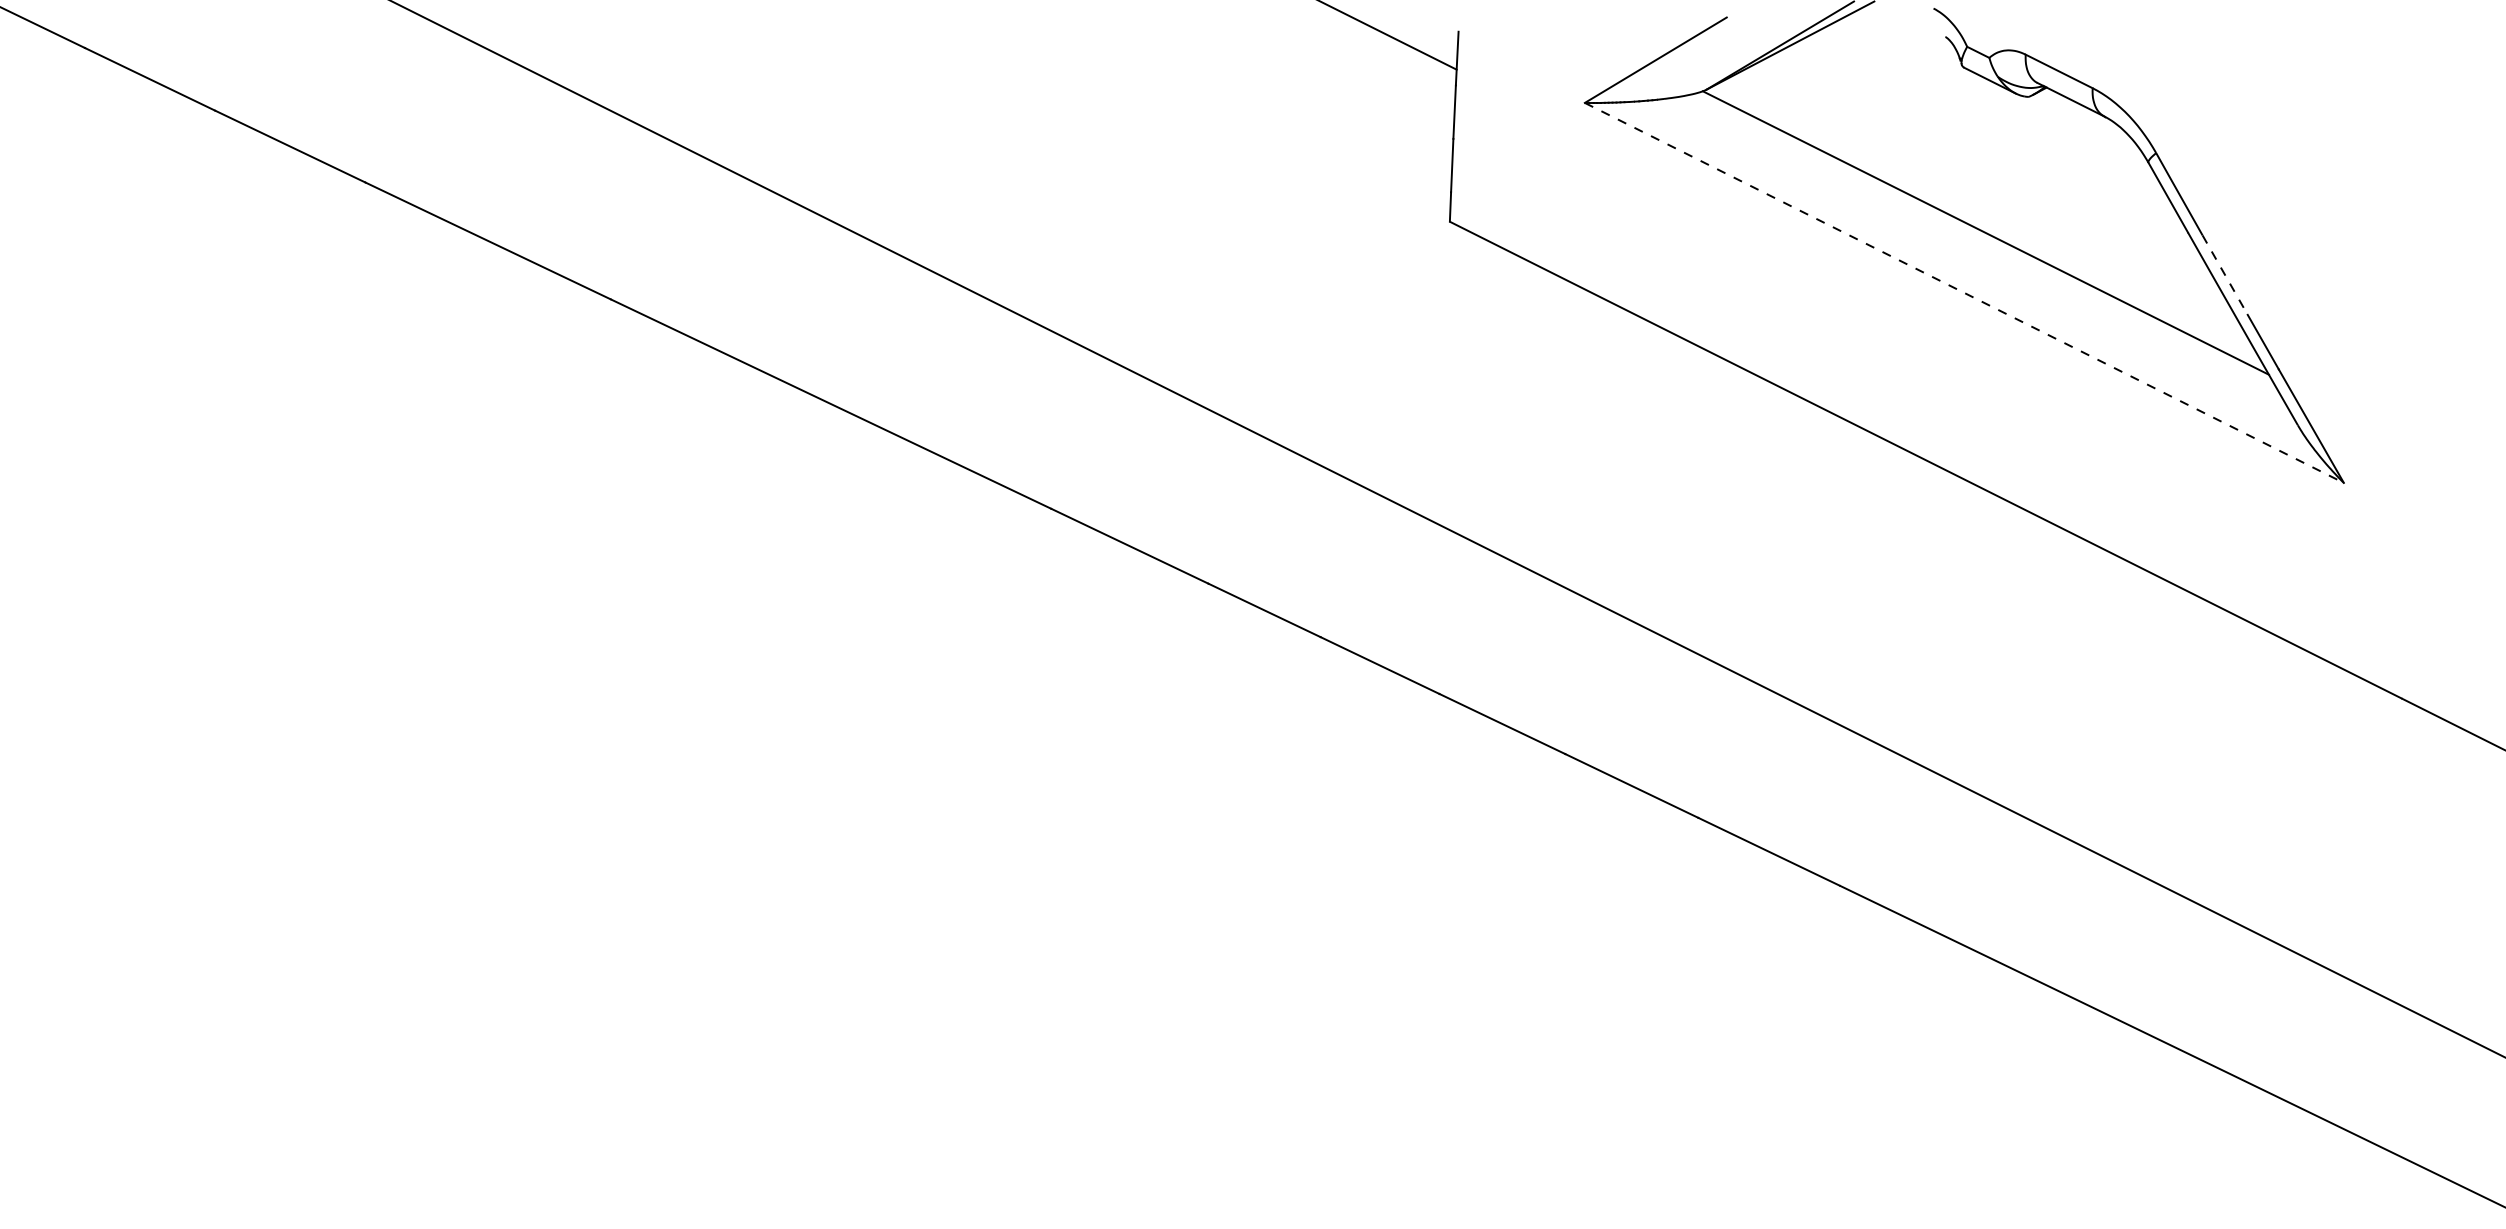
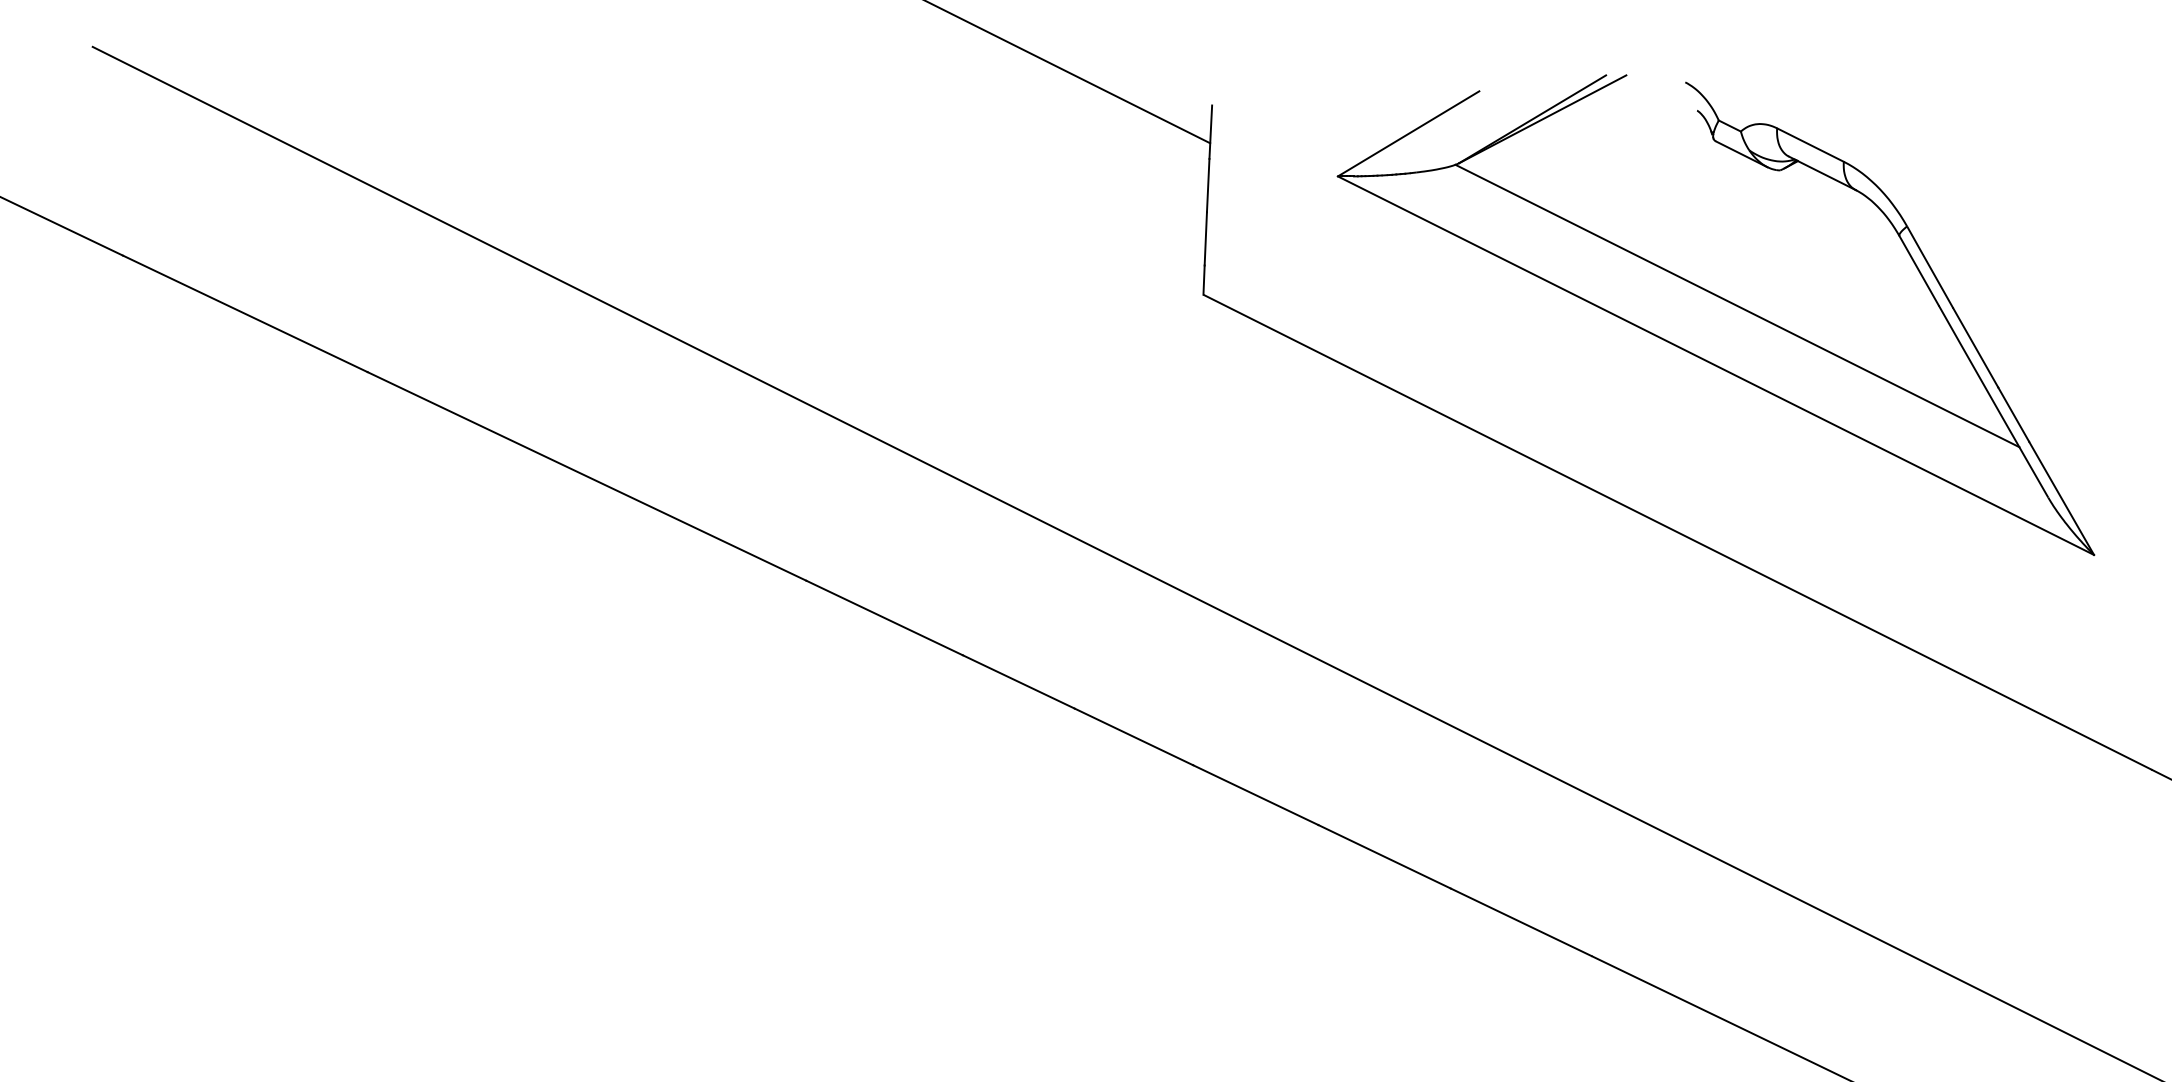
line: (2225, 275) -> (1976, 348), dashed -> solid
line: (1964, 293) -> (1716, 366), dashed -> solid

